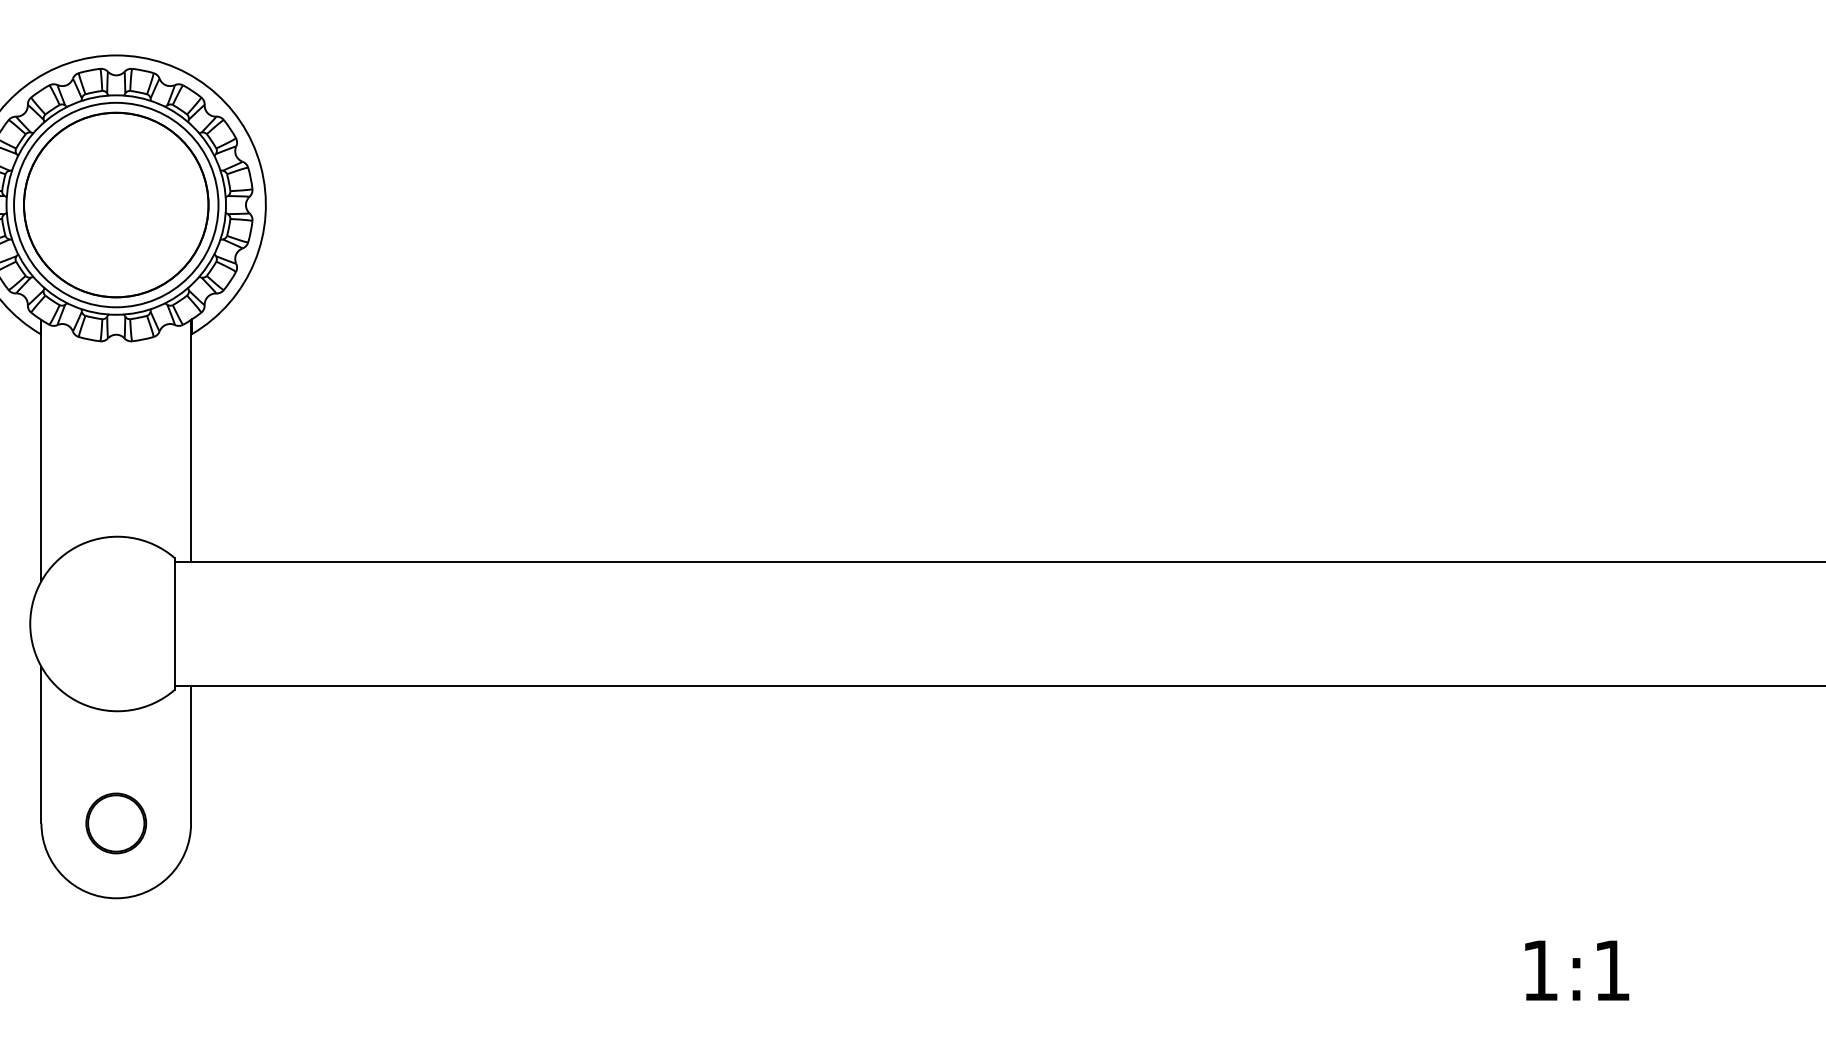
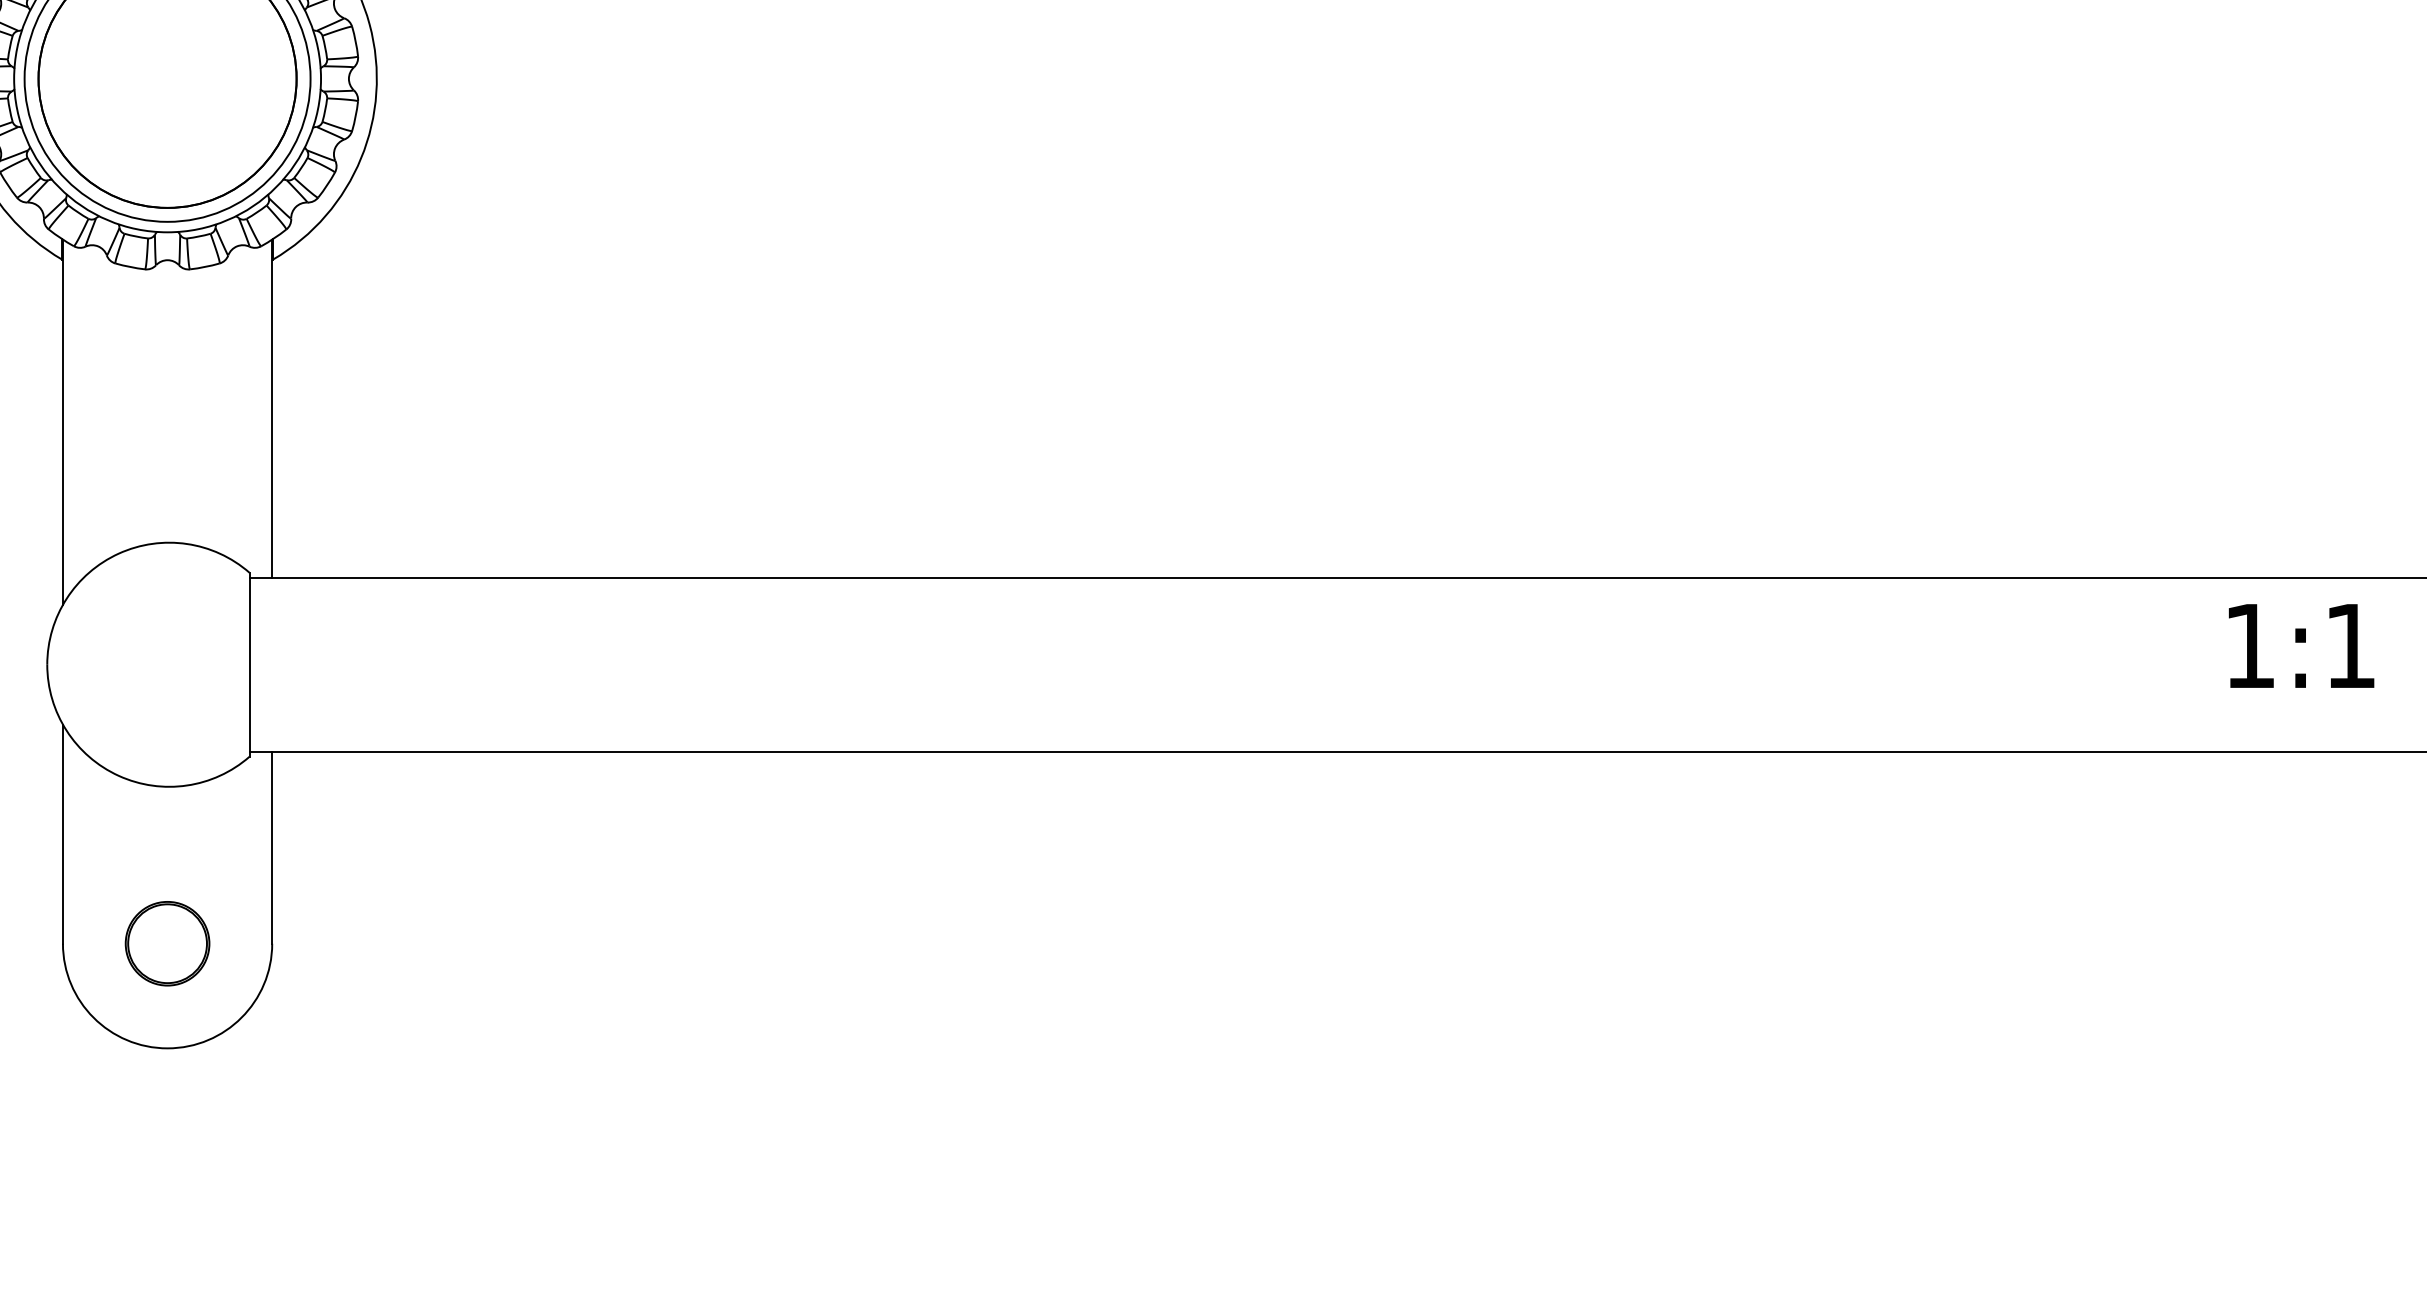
text: (1577, 970) -> (2302, 645), moved

